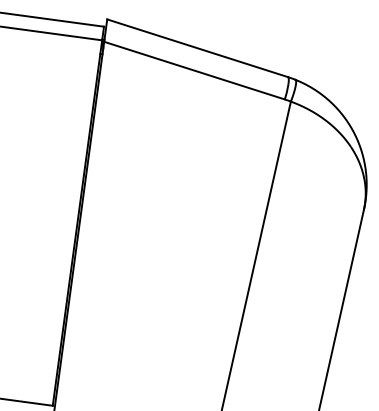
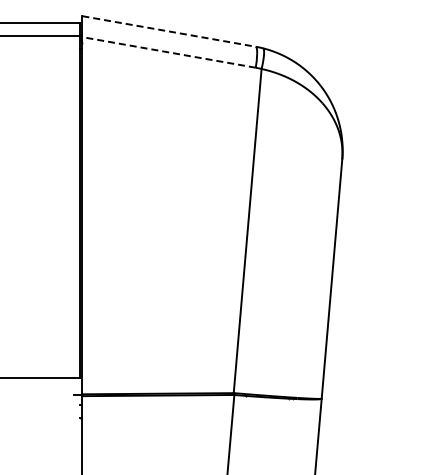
line: (198, 48) -> (169, 31), solid -> dashed
line: (193, 70) -> (168, 52), solid -> dashed

